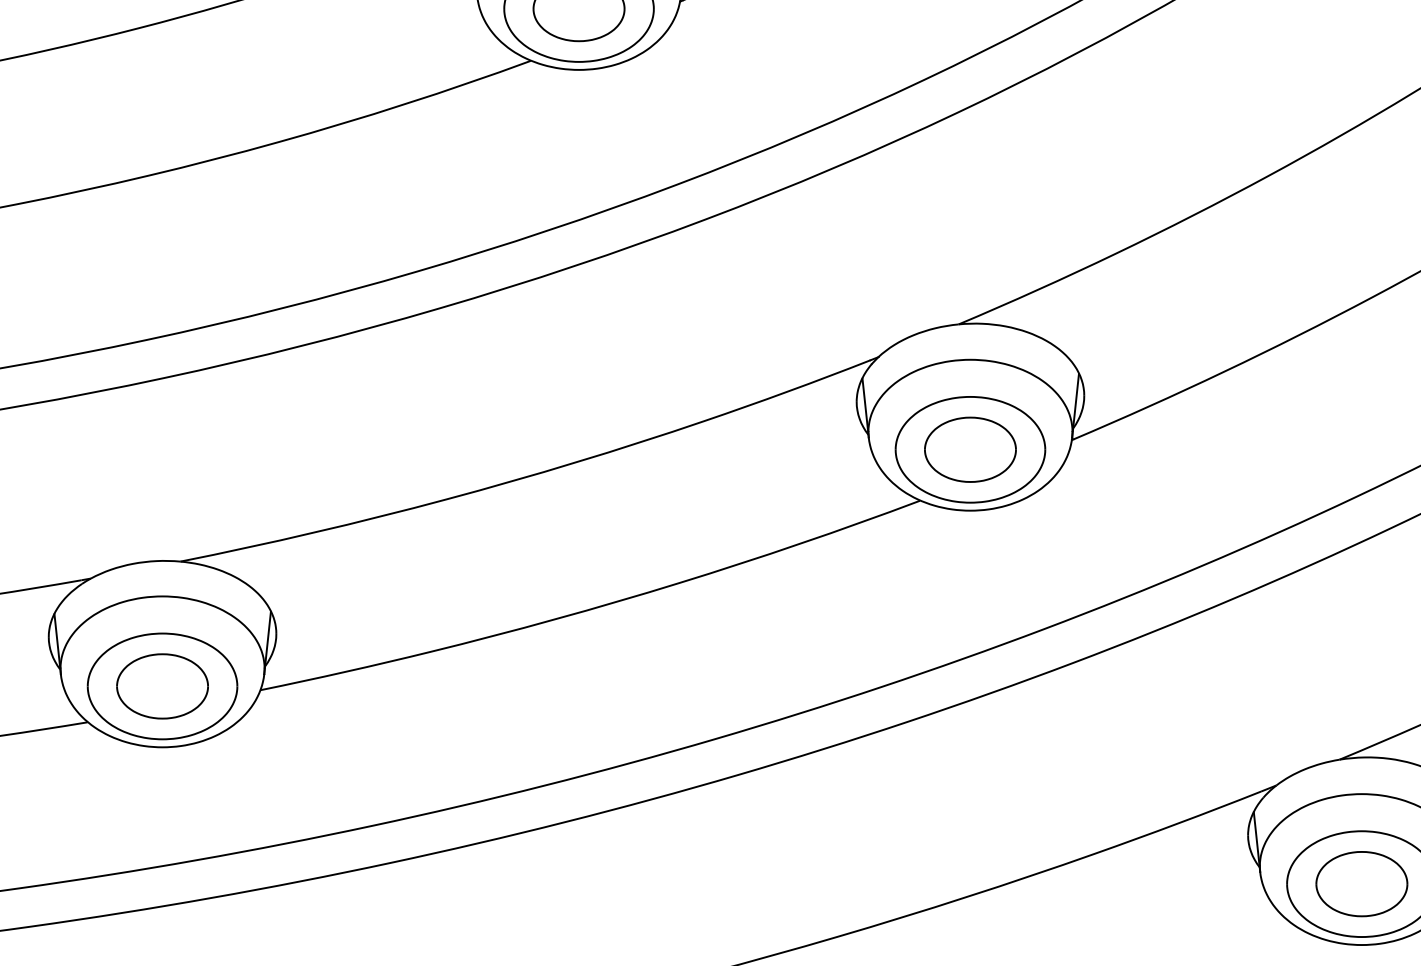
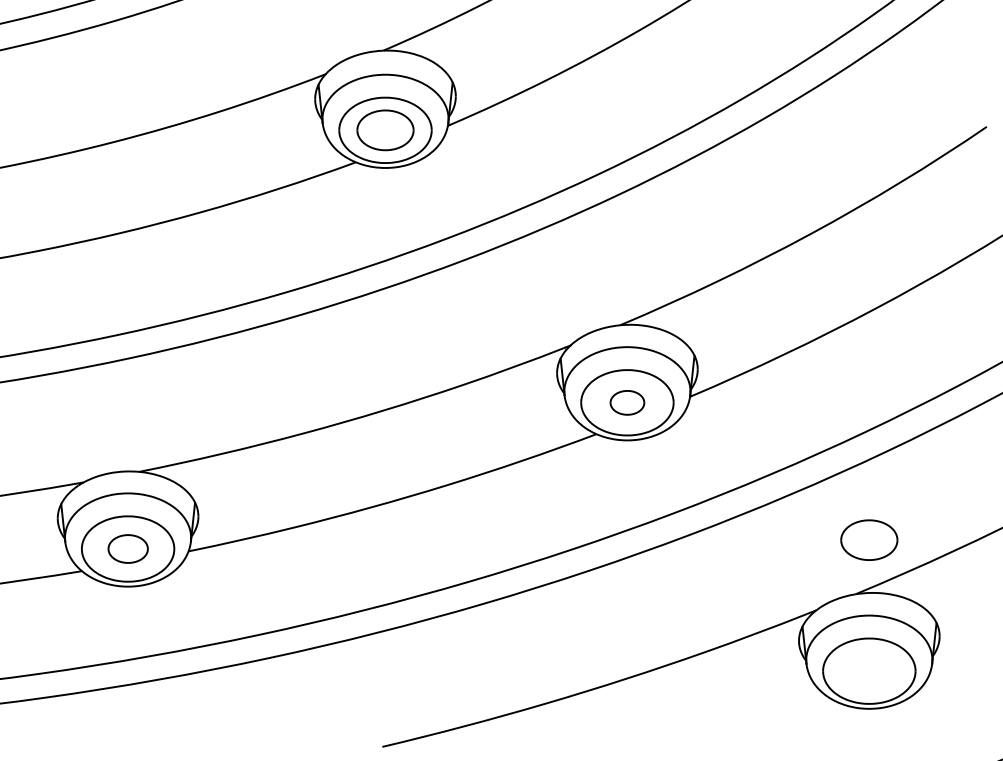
part: (970, 449) -> (627, 402), size x0.6
part: (163, 685) -> (128, 548), size x0.7
part: (1362, 882) -> (869, 539), moved

